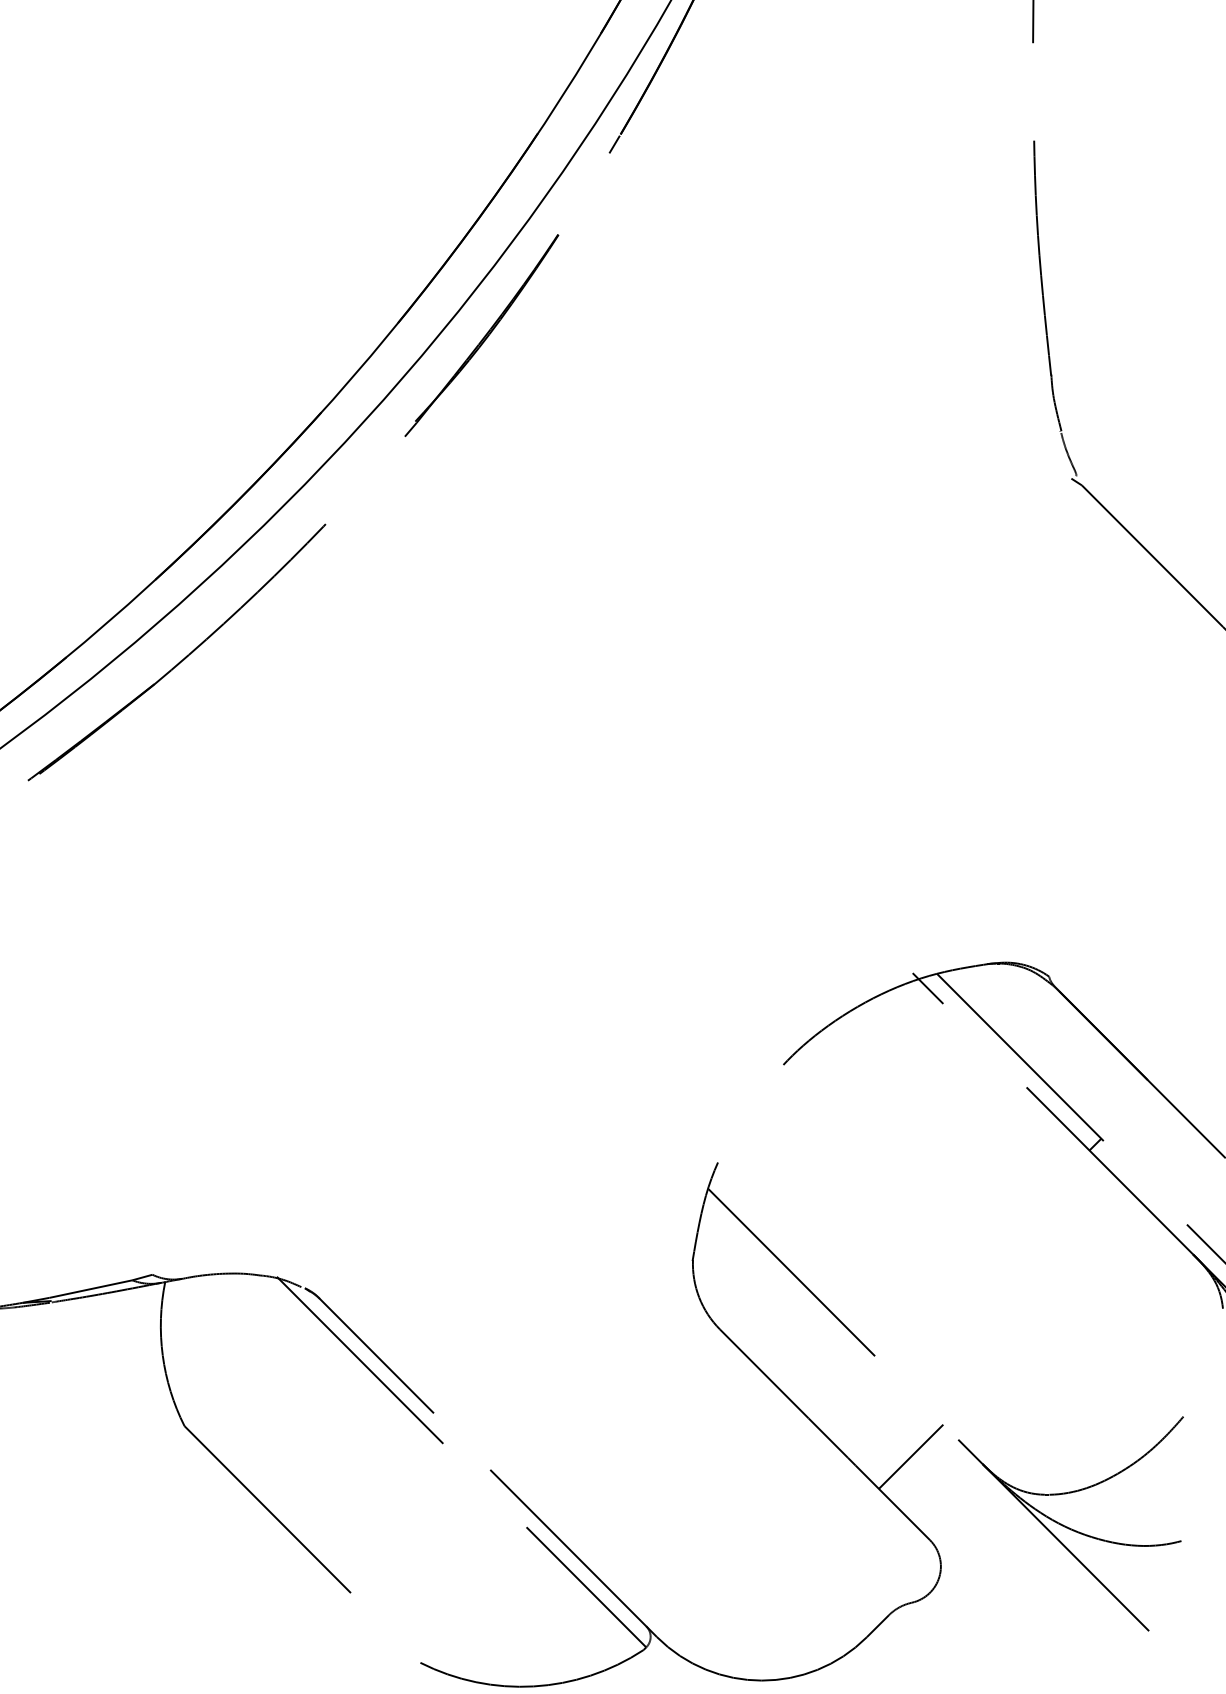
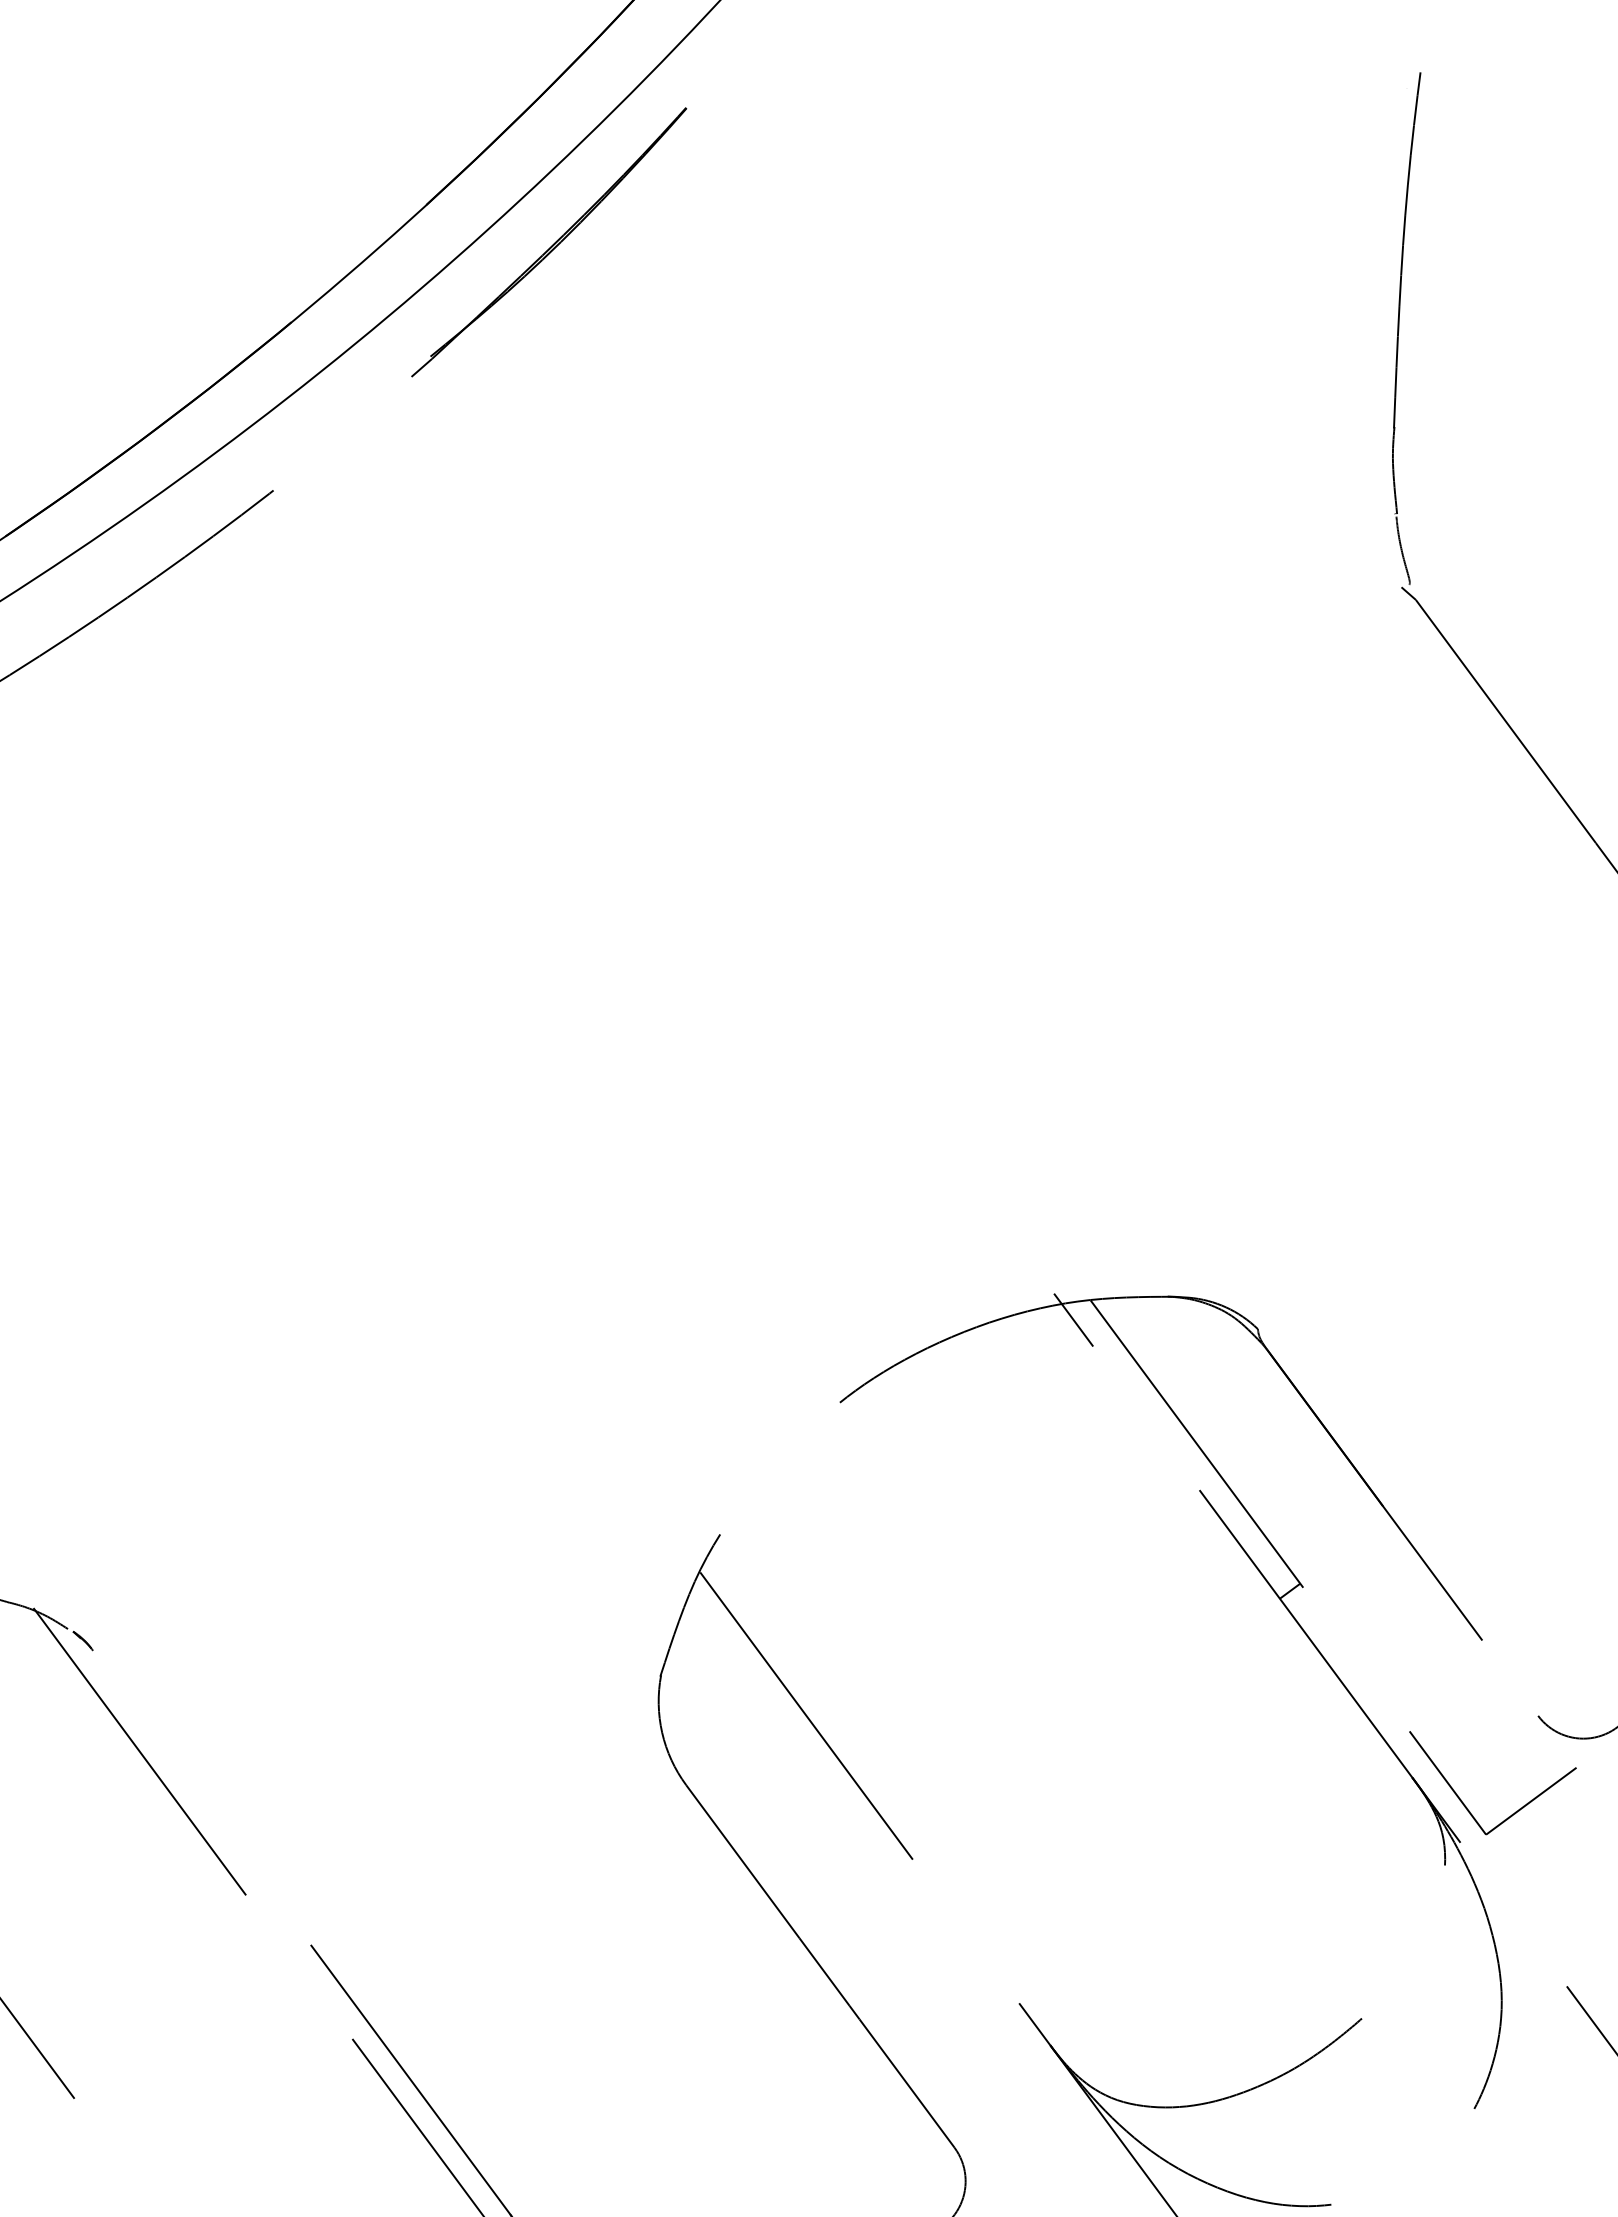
line: (375, 1355) -> (163, 1747), removed
line: (910, 1456) -> (943, 2017), removed

